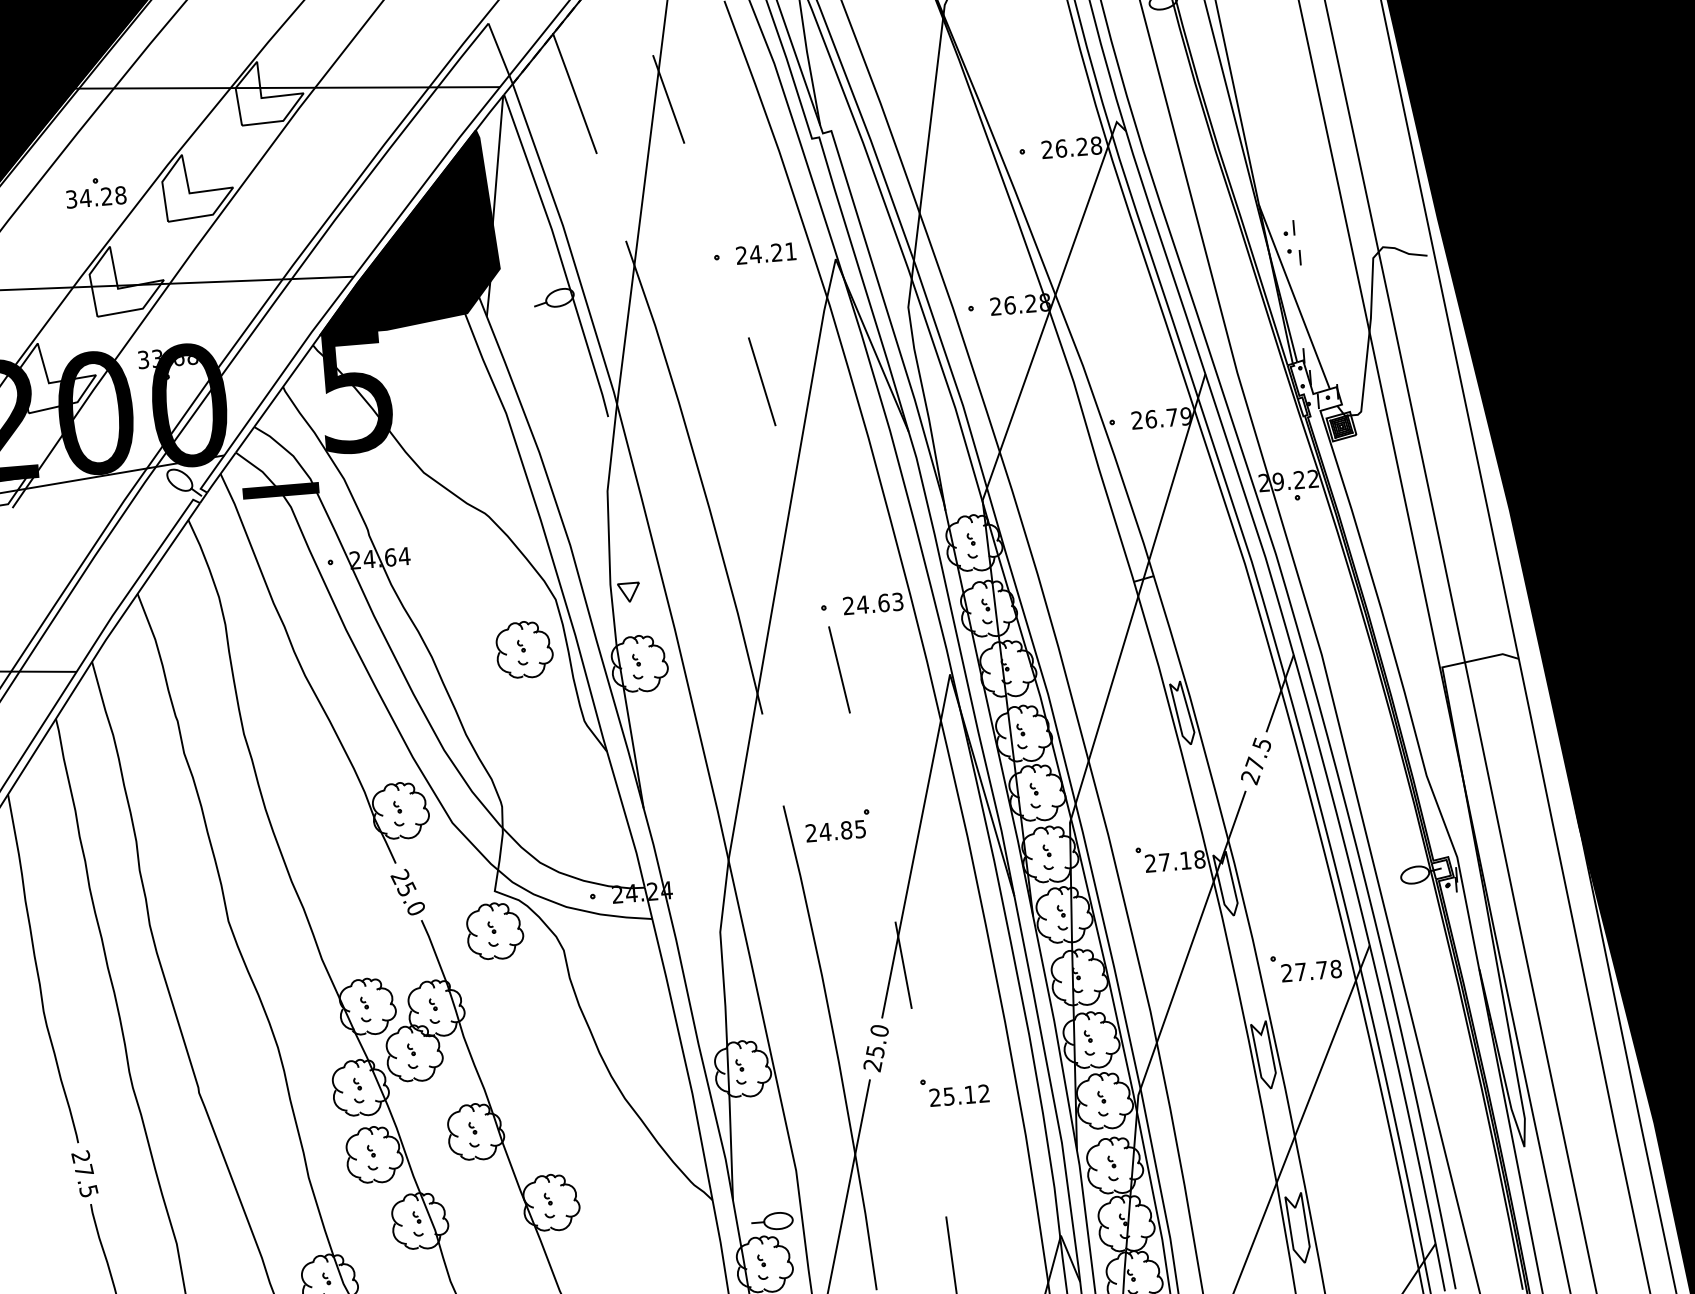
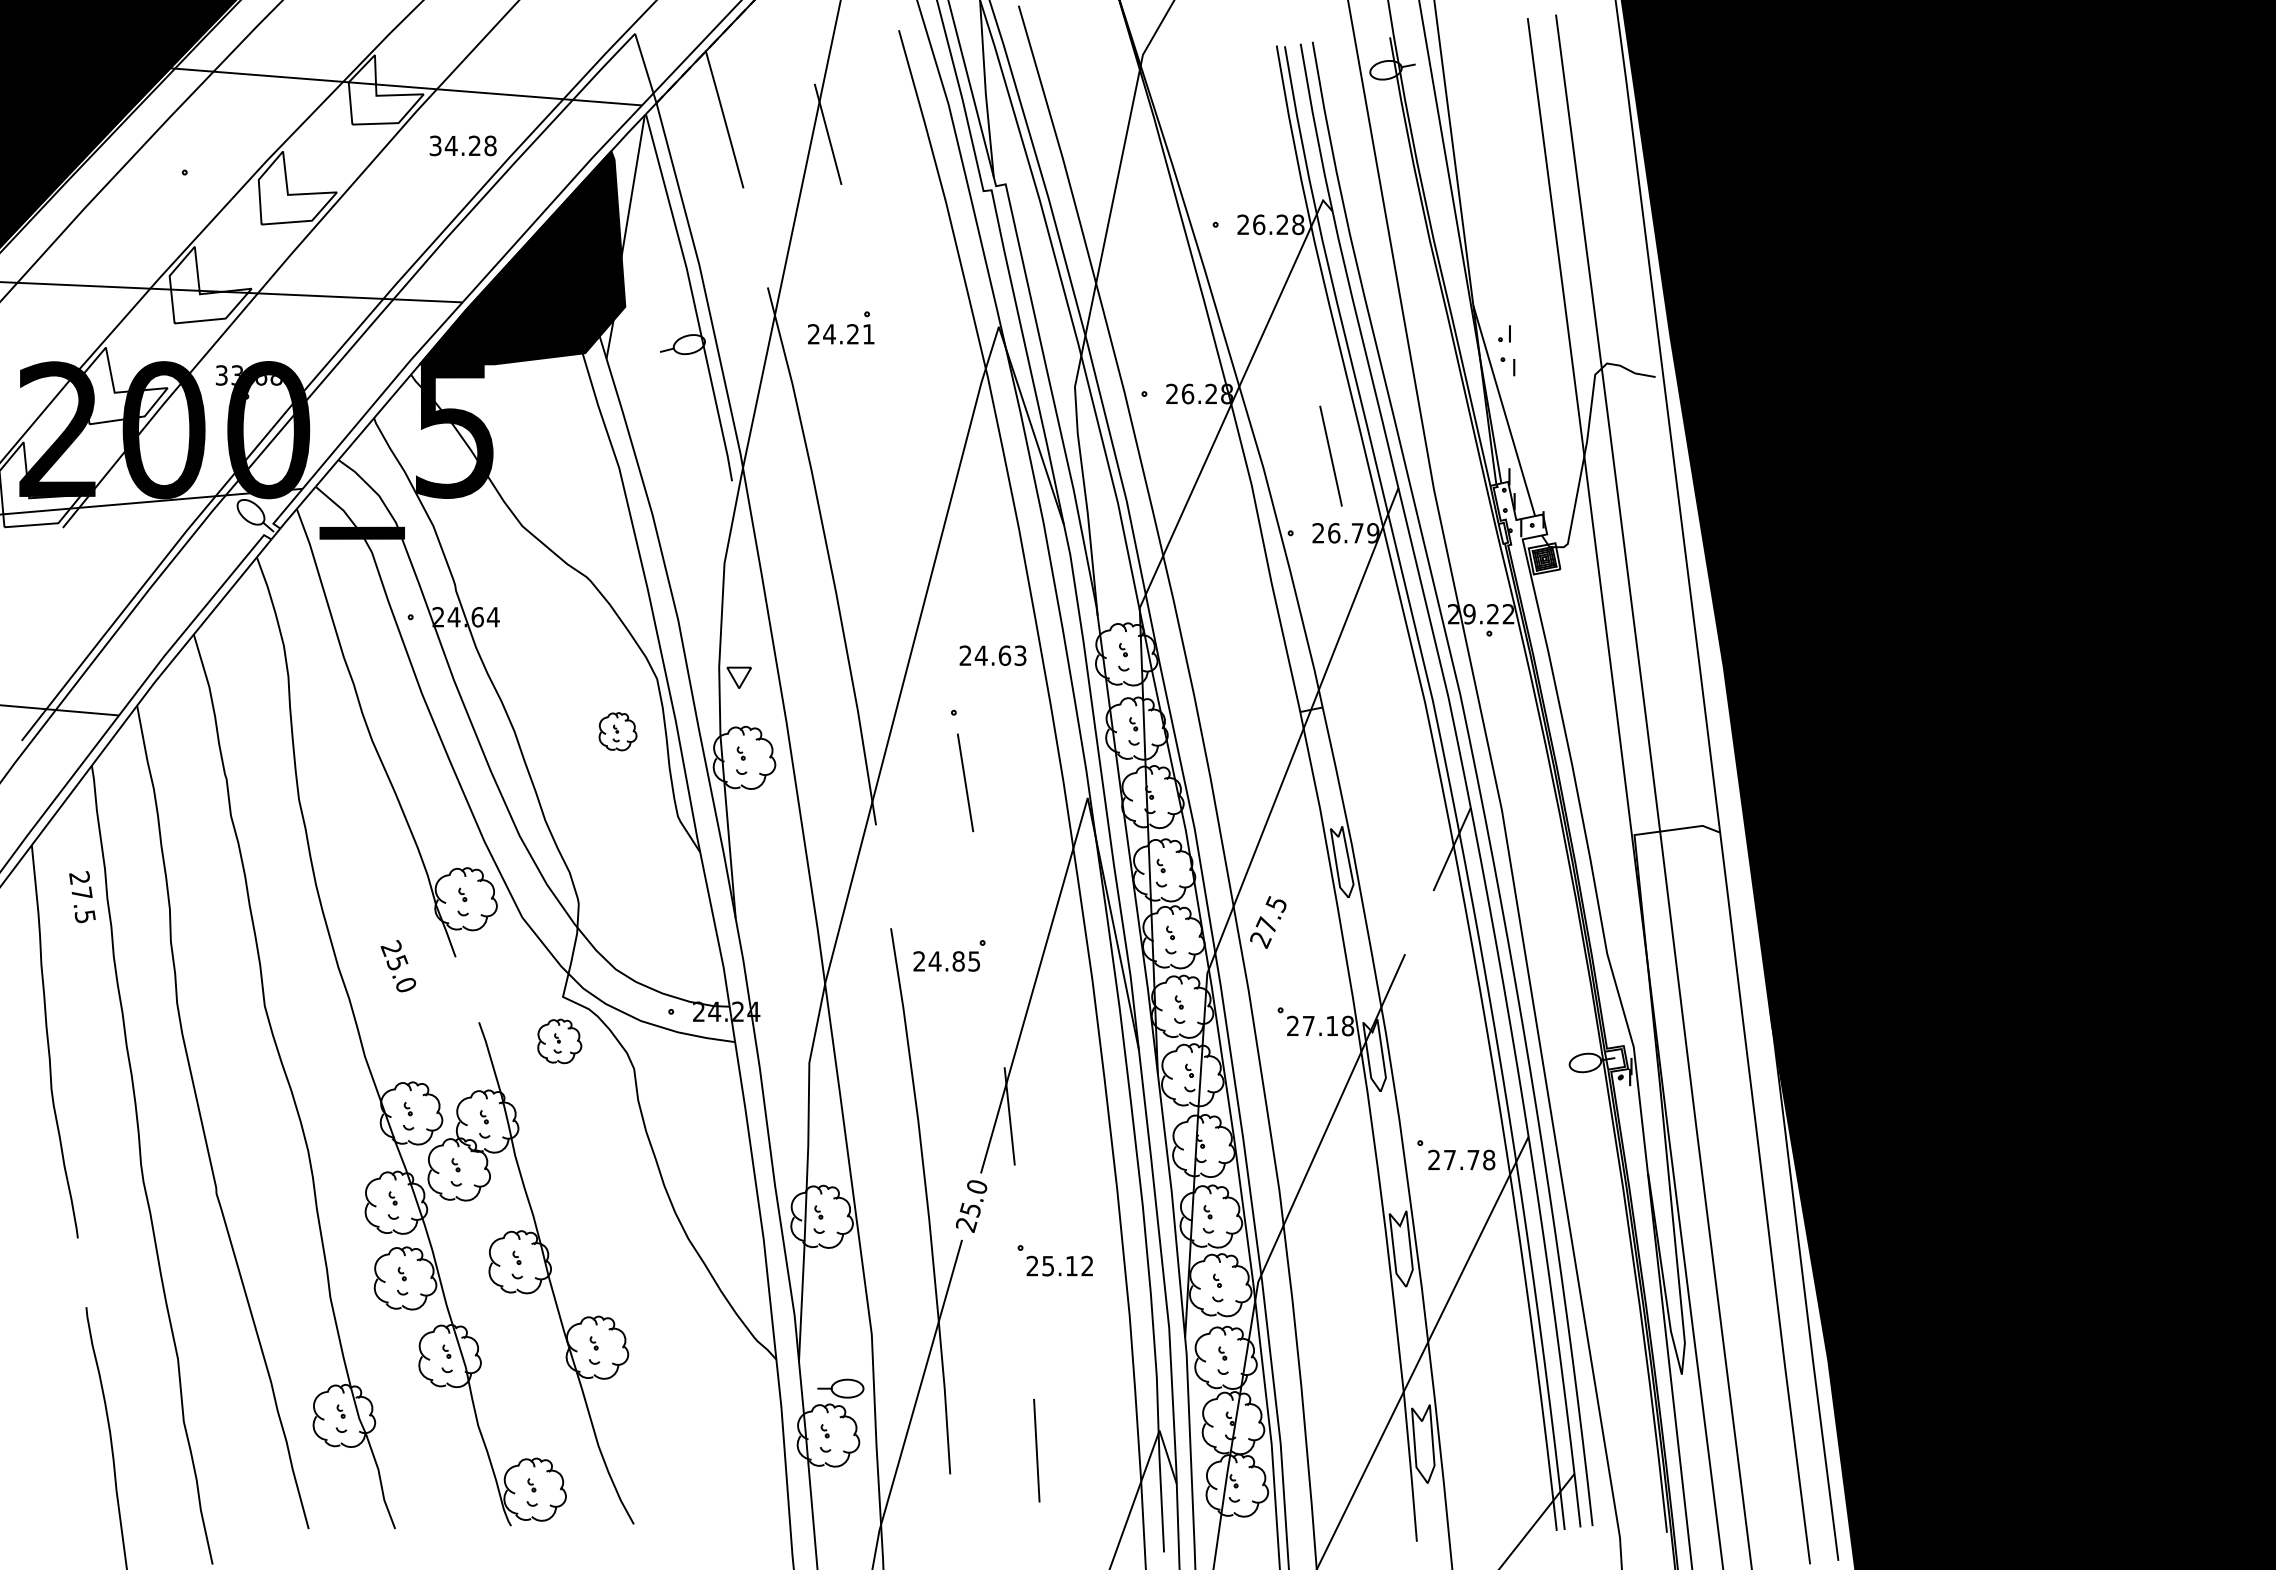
text: (95, 197) -> (462, 145), moved
text: (766, 253) -> (841, 334), moved
line: (761, 381) -> (1330, 455), moved
text: (872, 603) -> (992, 655), moved
part: (524, 649) -> (617, 731), size x0.6
text: (1256, 761) -> (1268, 922), moved
text: (407, 892) -> (398, 966), moved
part: (494, 931) -> (559, 1041), size x0.7
text: (84, 1174) -> (82, 897), moved

